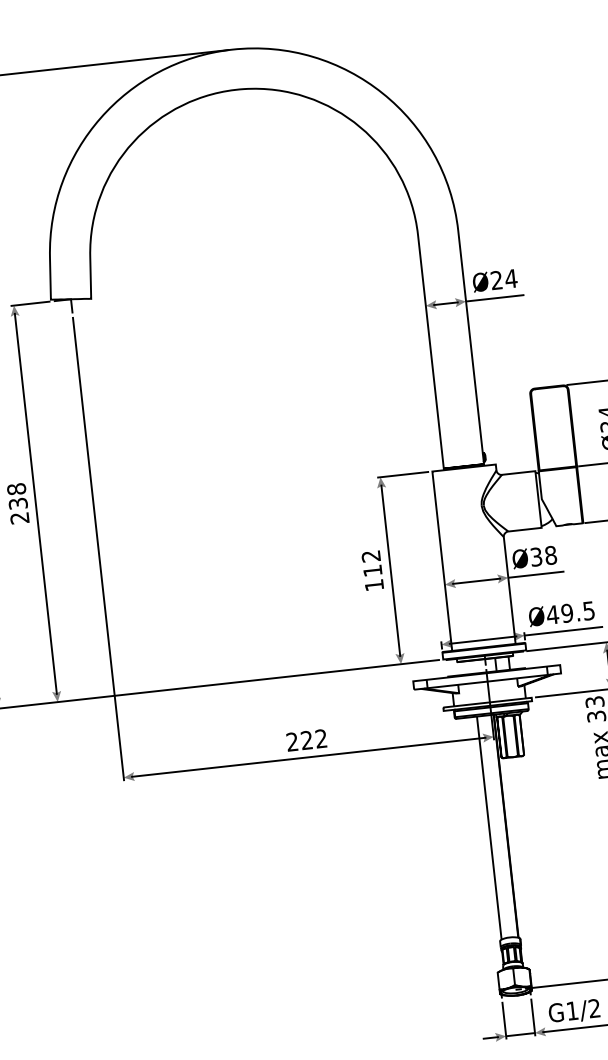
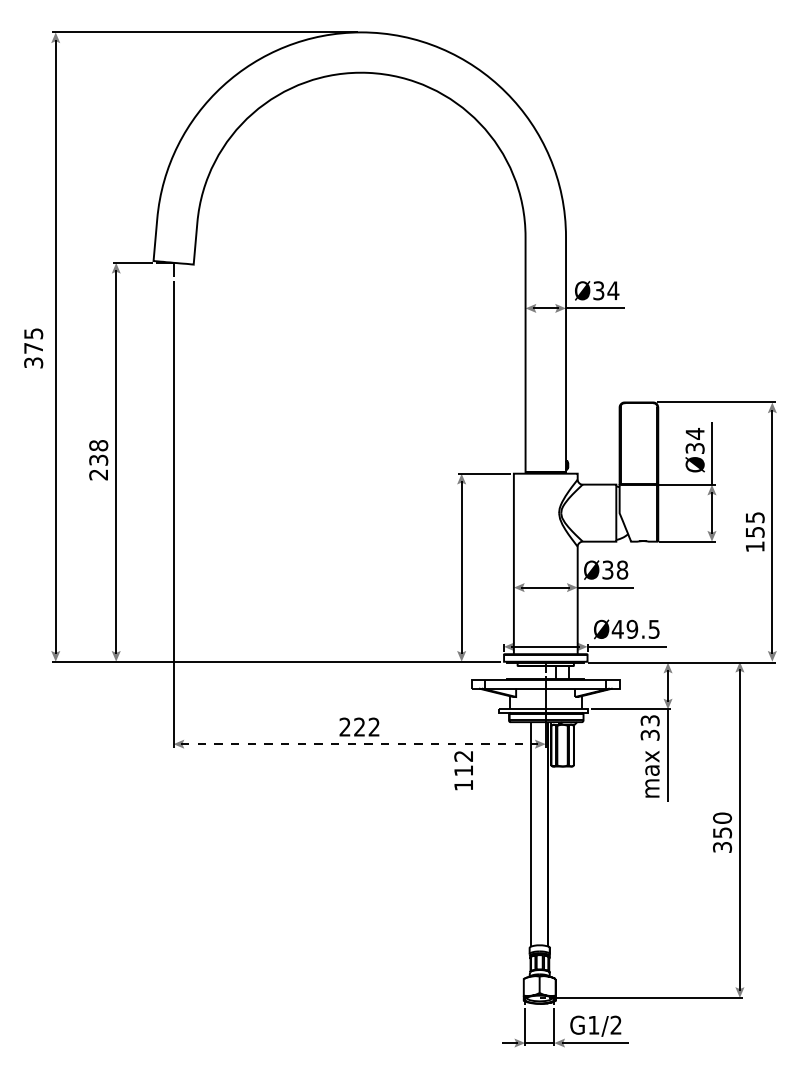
text: (496, 280) -> (598, 290), Ø24 -> Ø34
text: (372, 570) -> (463, 770), moved
line: (308, 757) -> (359, 744), solid -> dashed

